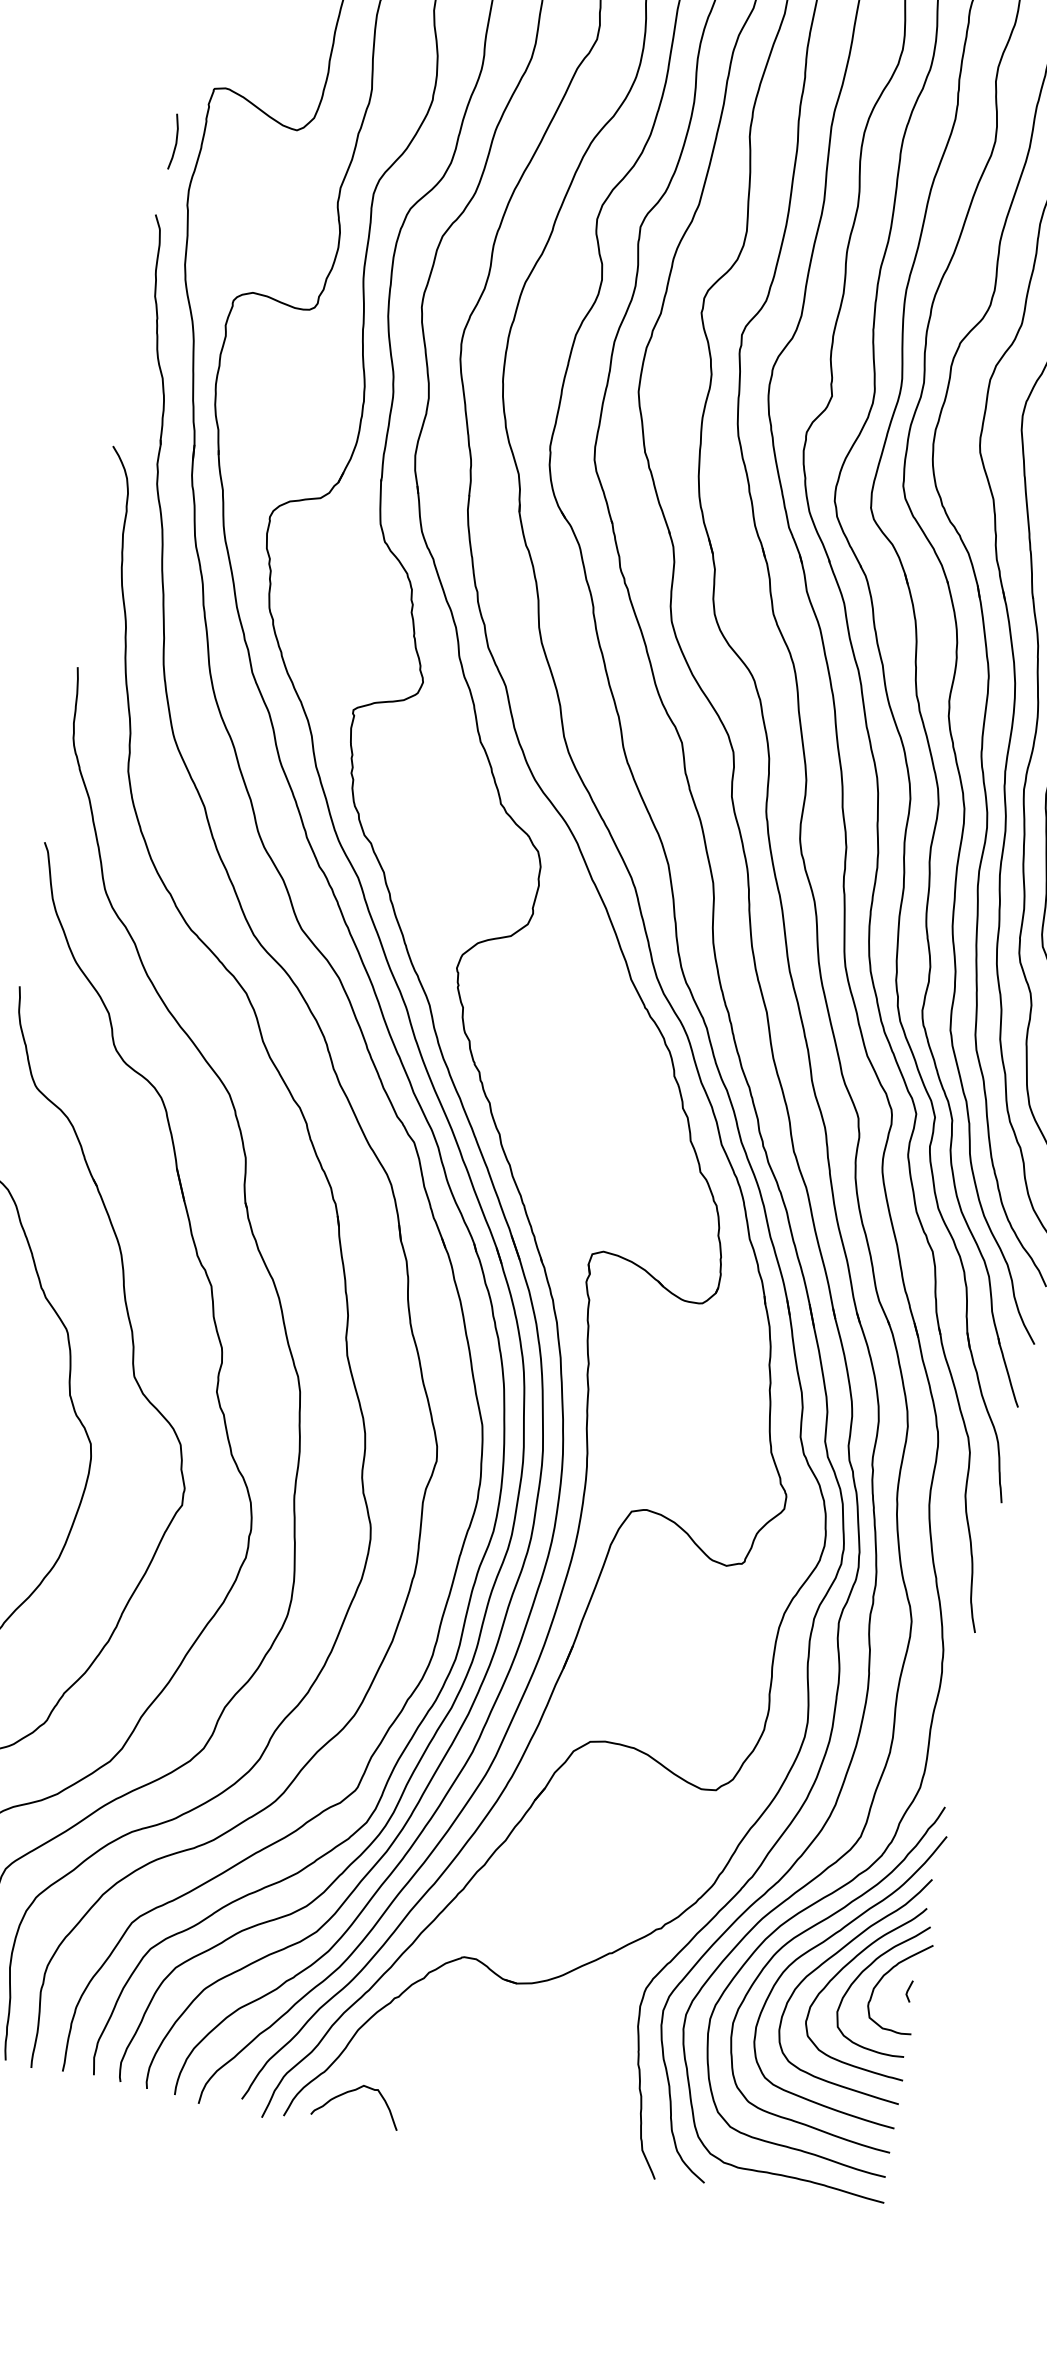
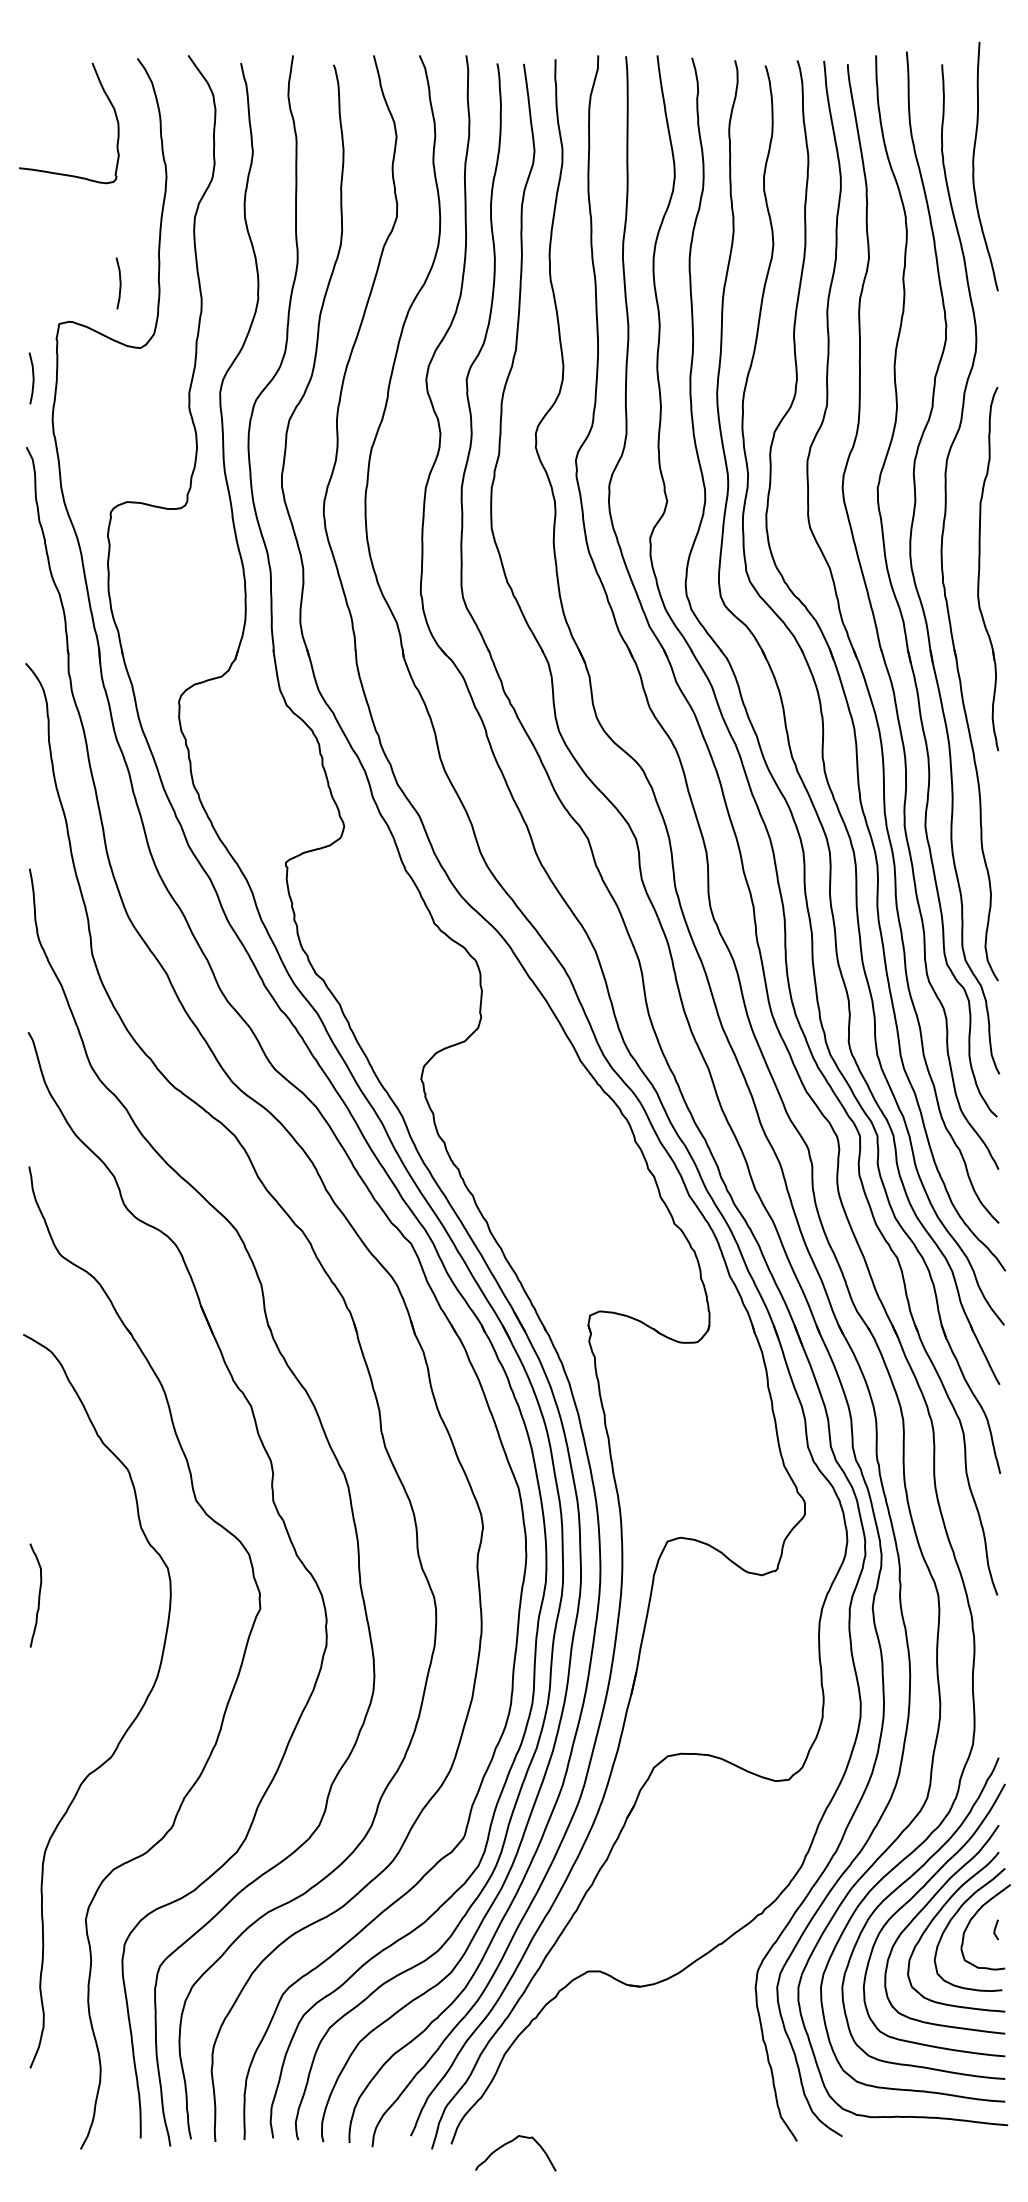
line: (286, 57) -> (119, 283), added
curve: (352, 2092) -> (509, 2143), moved

